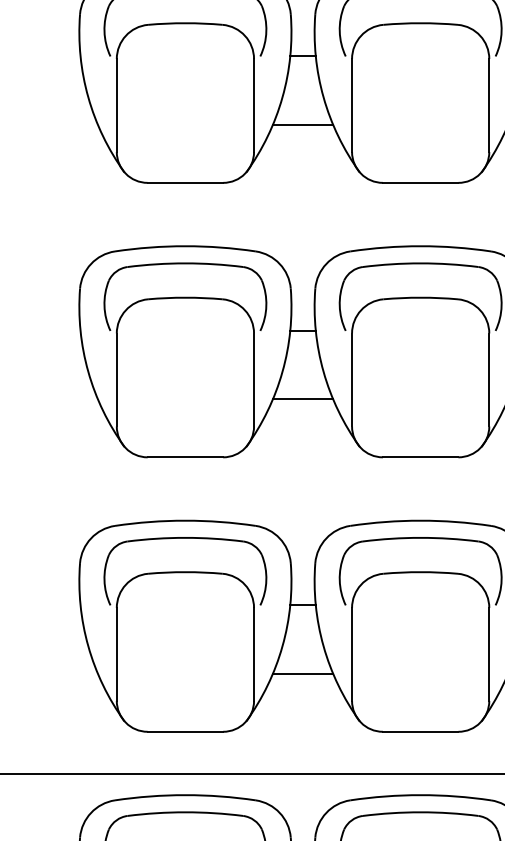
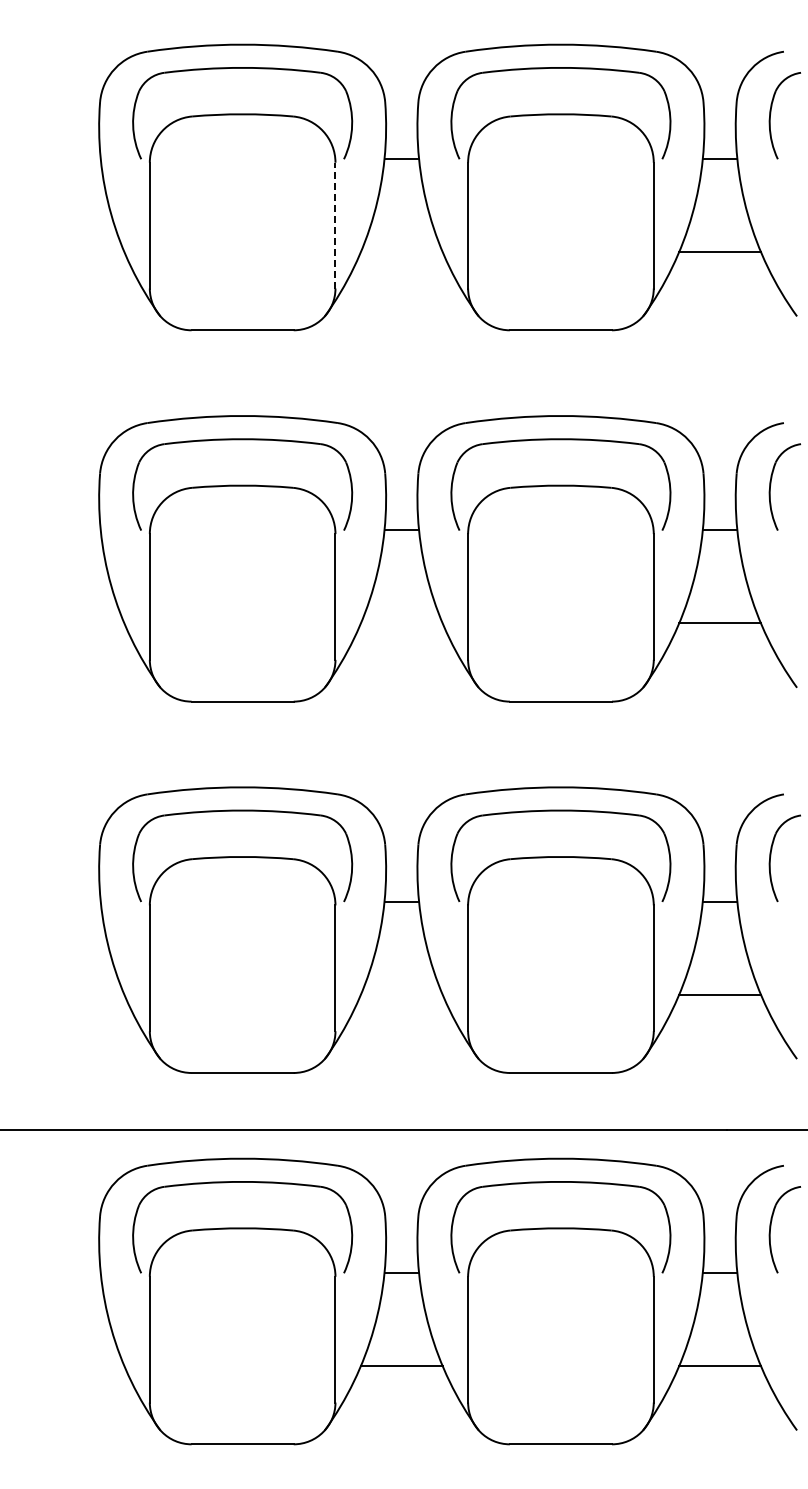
line: (254, 105) -> (335, 225), solid -> dashed
line: (302, 124) -> (401, 251), removed
line: (302, 399) -> (401, 623), removed
line: (302, 673) -> (401, 994), removed

